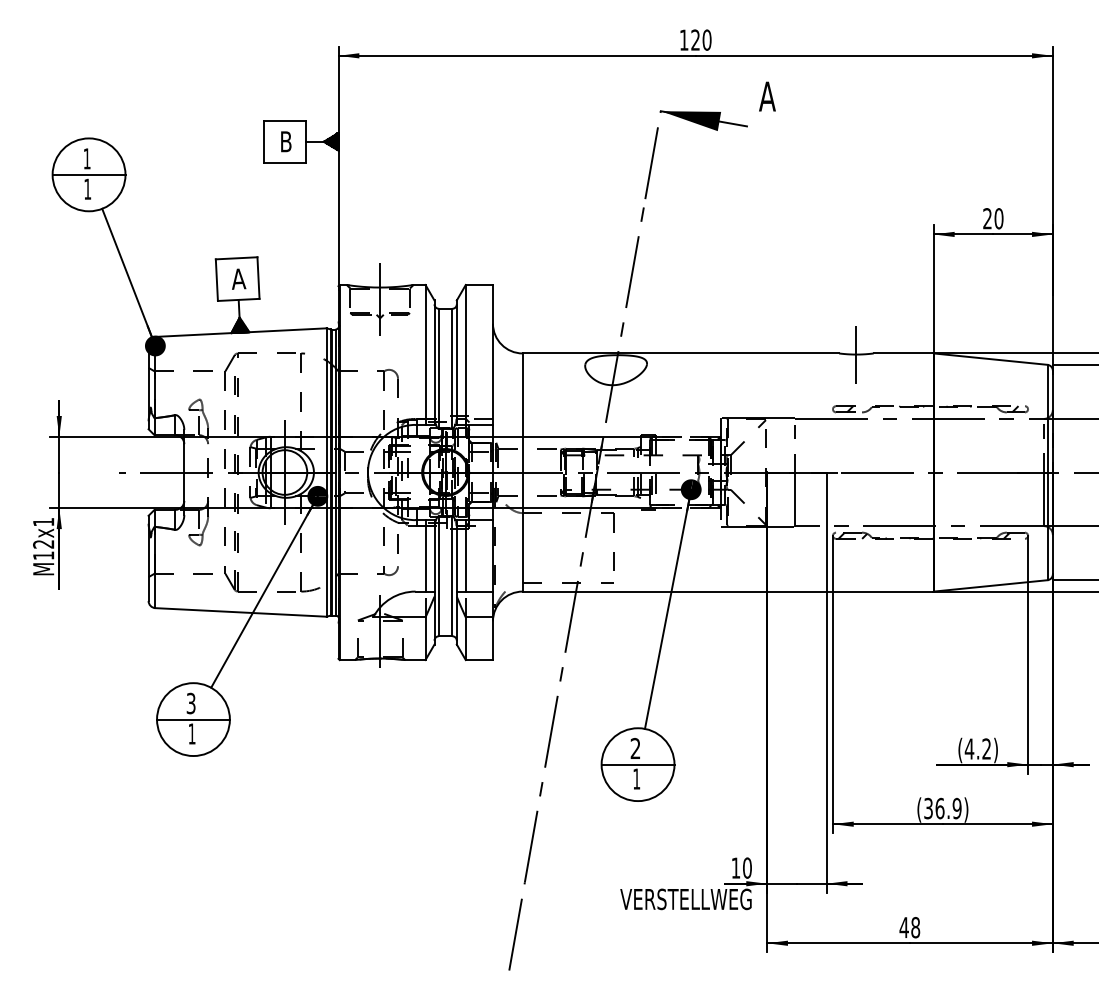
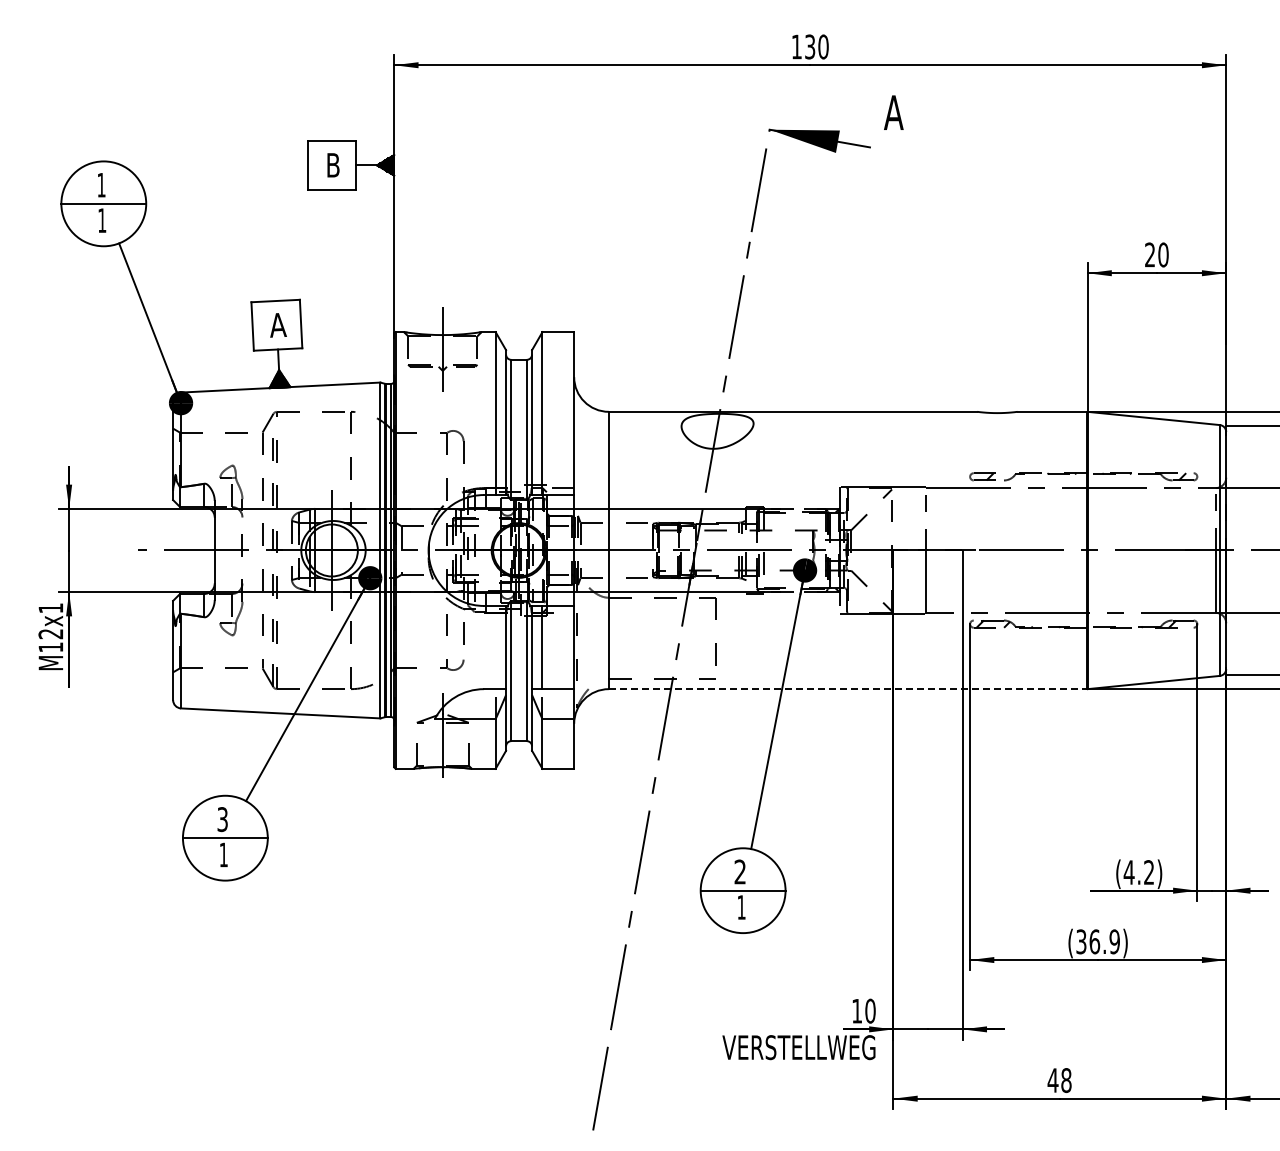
text: (695, 39) -> (810, 46), 120 -> 130
line: (856, 354) -> (997, 413), removed
line: (425, 555) -> (495, 647), removed
line: (728, 591) -> (848, 689), solid -> dashed

